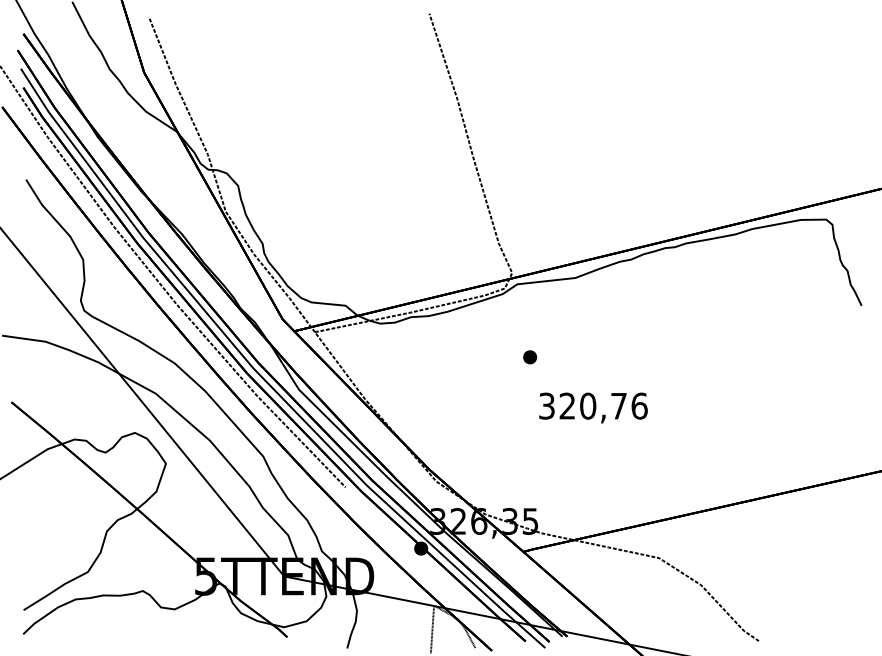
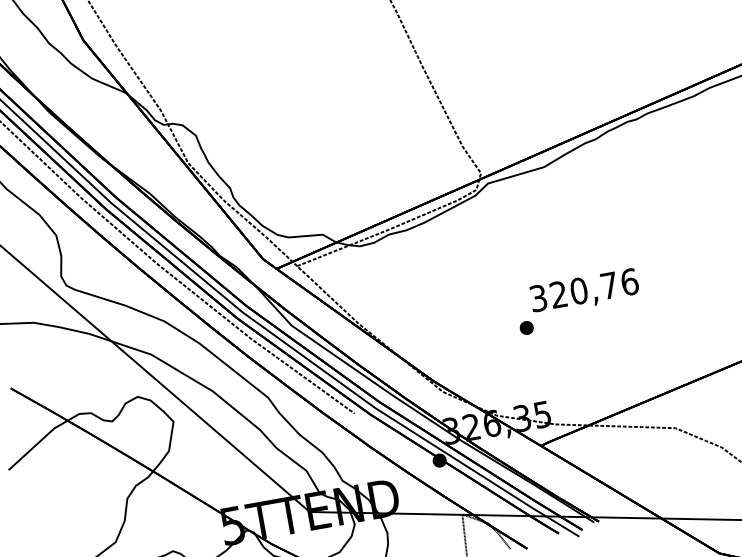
part: (530, 357) -> (527, 328), moved

